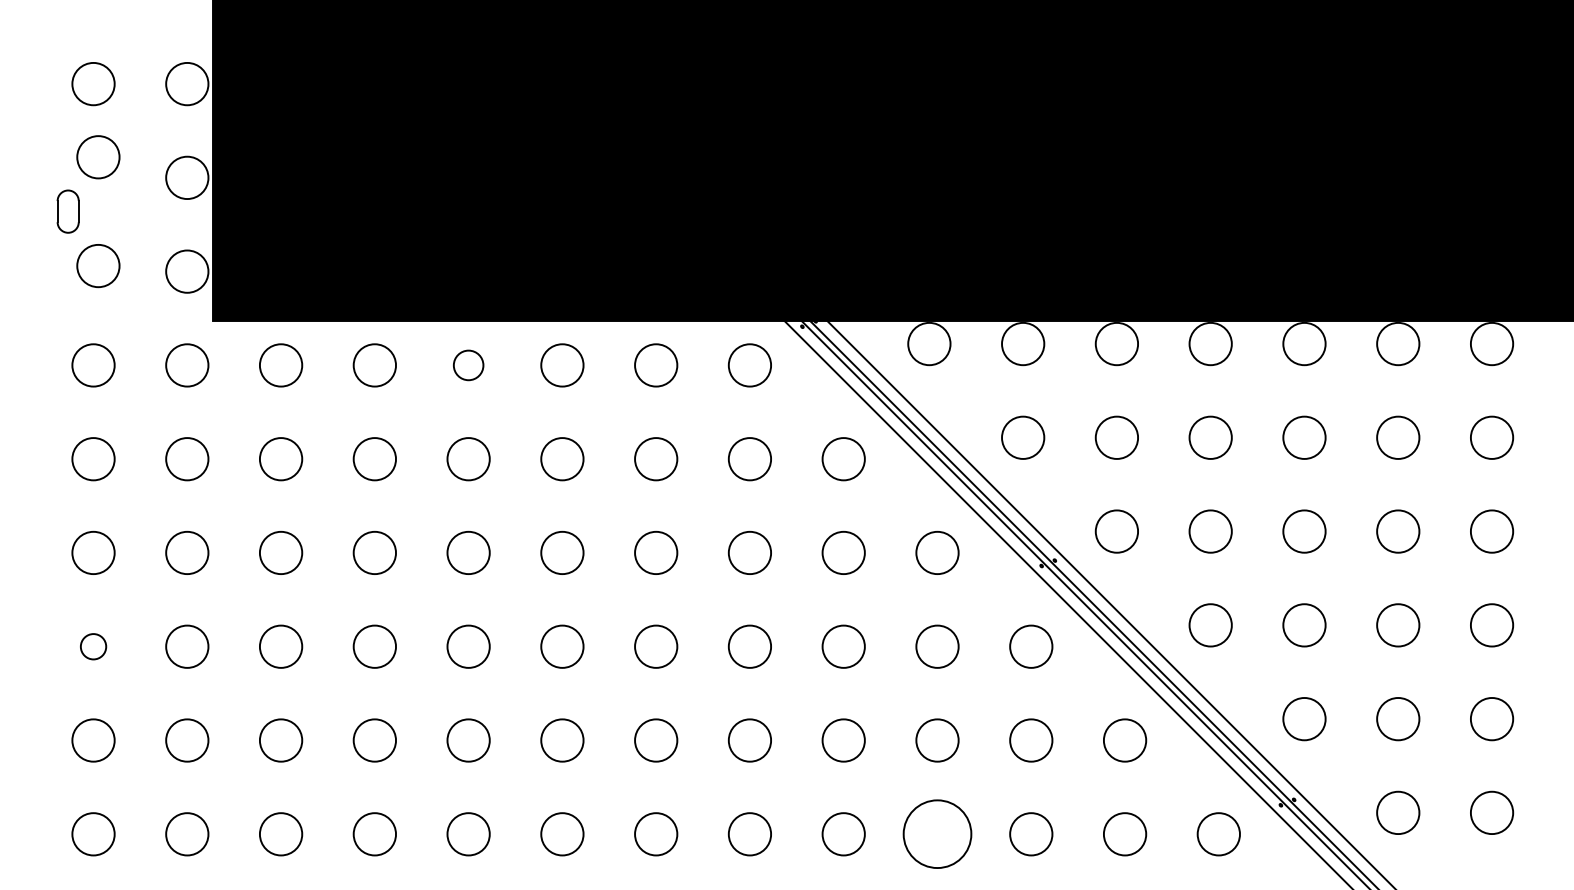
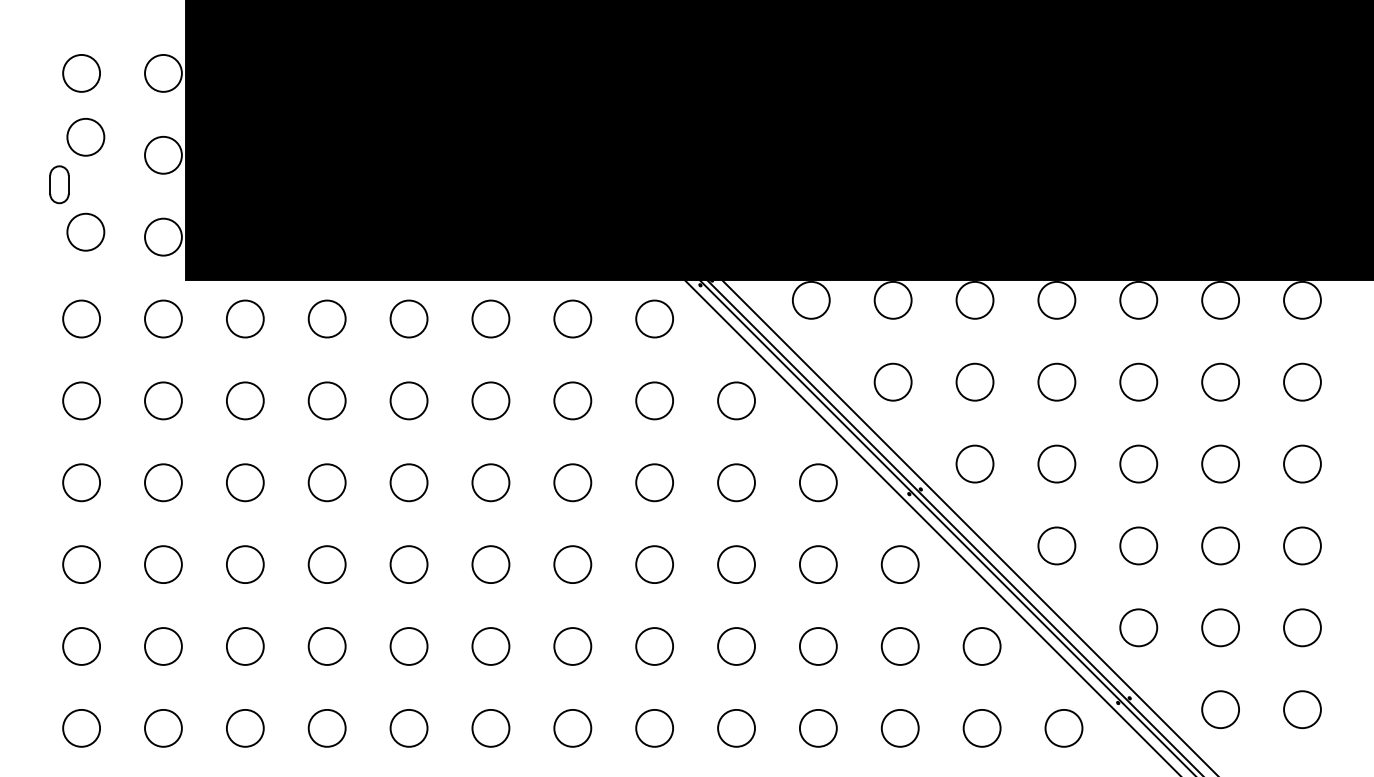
circle: (468, 365) -> (408, 319), size x1.43
circle: (93, 646) -> (81, 564), size x1.67
circle: (937, 834) -> (818, 728), size x0.62

